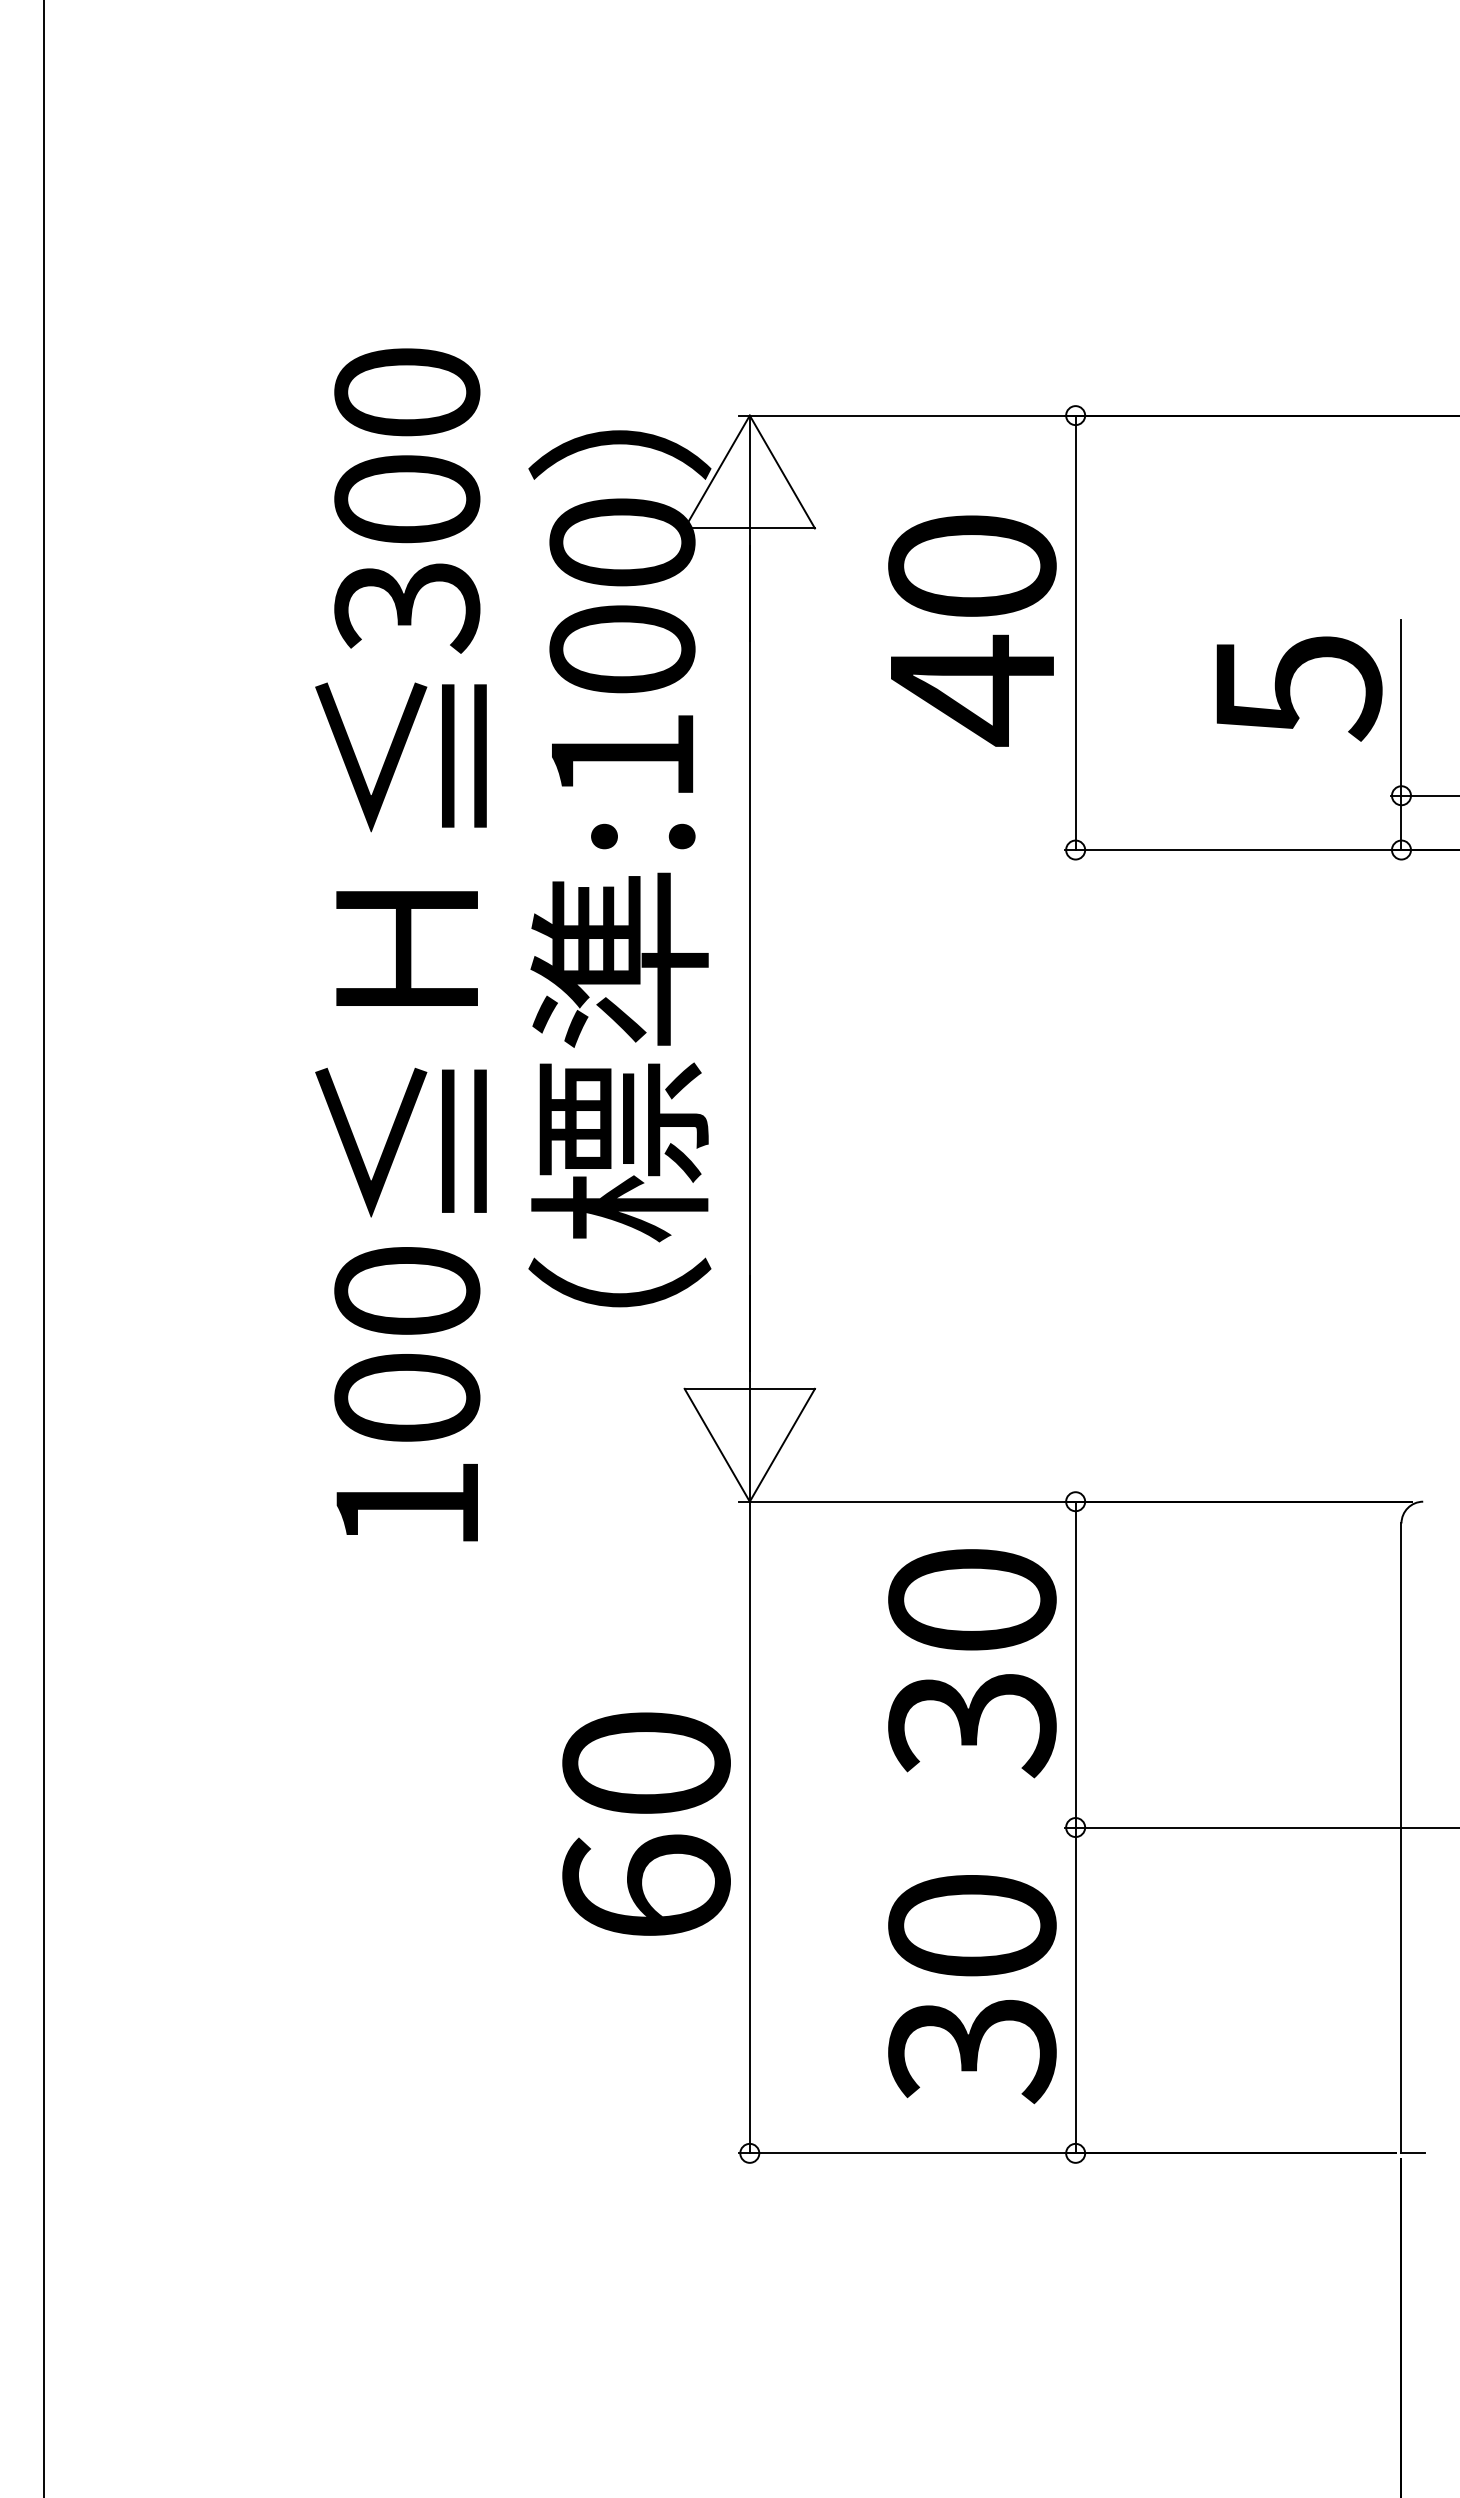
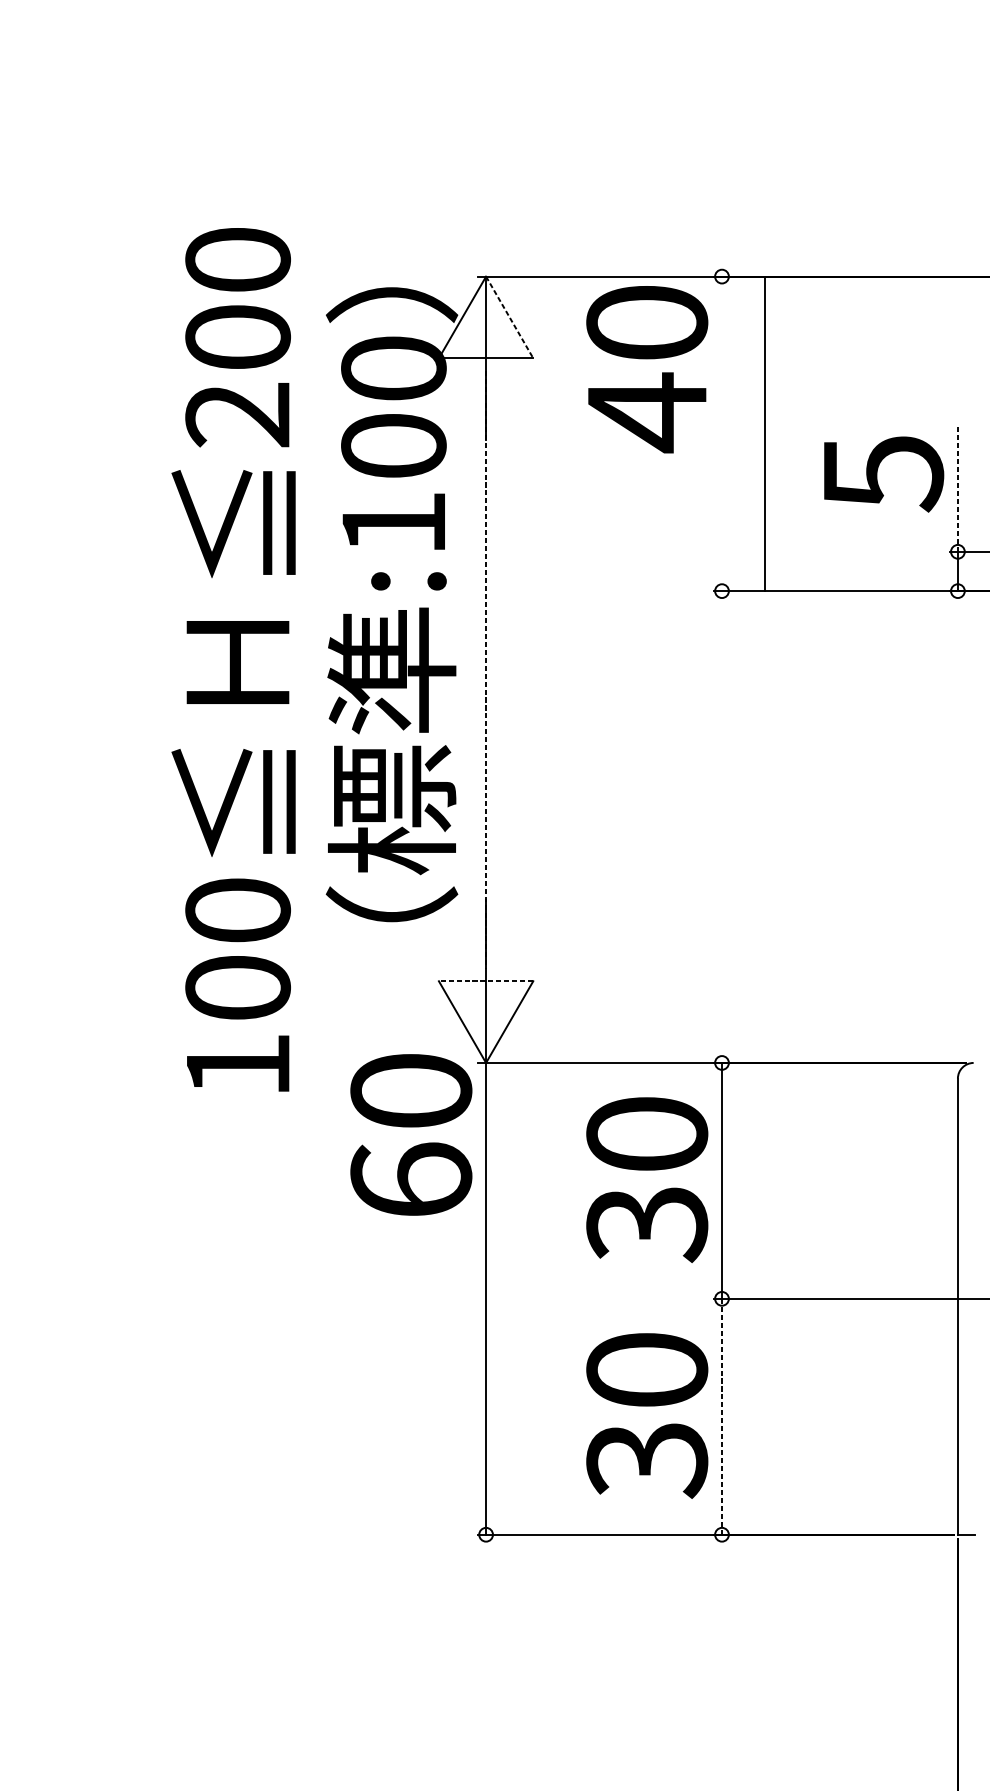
line: (782, 472) -> (509, 317), solid -> dashed
text: (407, 607) -> (238, 415), 300 -> 200
text: (972, 630) -> (647, 369), moved
line: (1075, 632) -> (765, 433), moved
line: (1401, 707) -> (957, 487), solid -> dashed
line: (749, 958) -> (485, 669), solid -> dashed
line: (749, 1388) -> (485, 980), solid -> dashed
text: (646, 1823) -> (411, 1134), moved
line: (1075, 1990) -> (721, 1416), solid -> dashed

